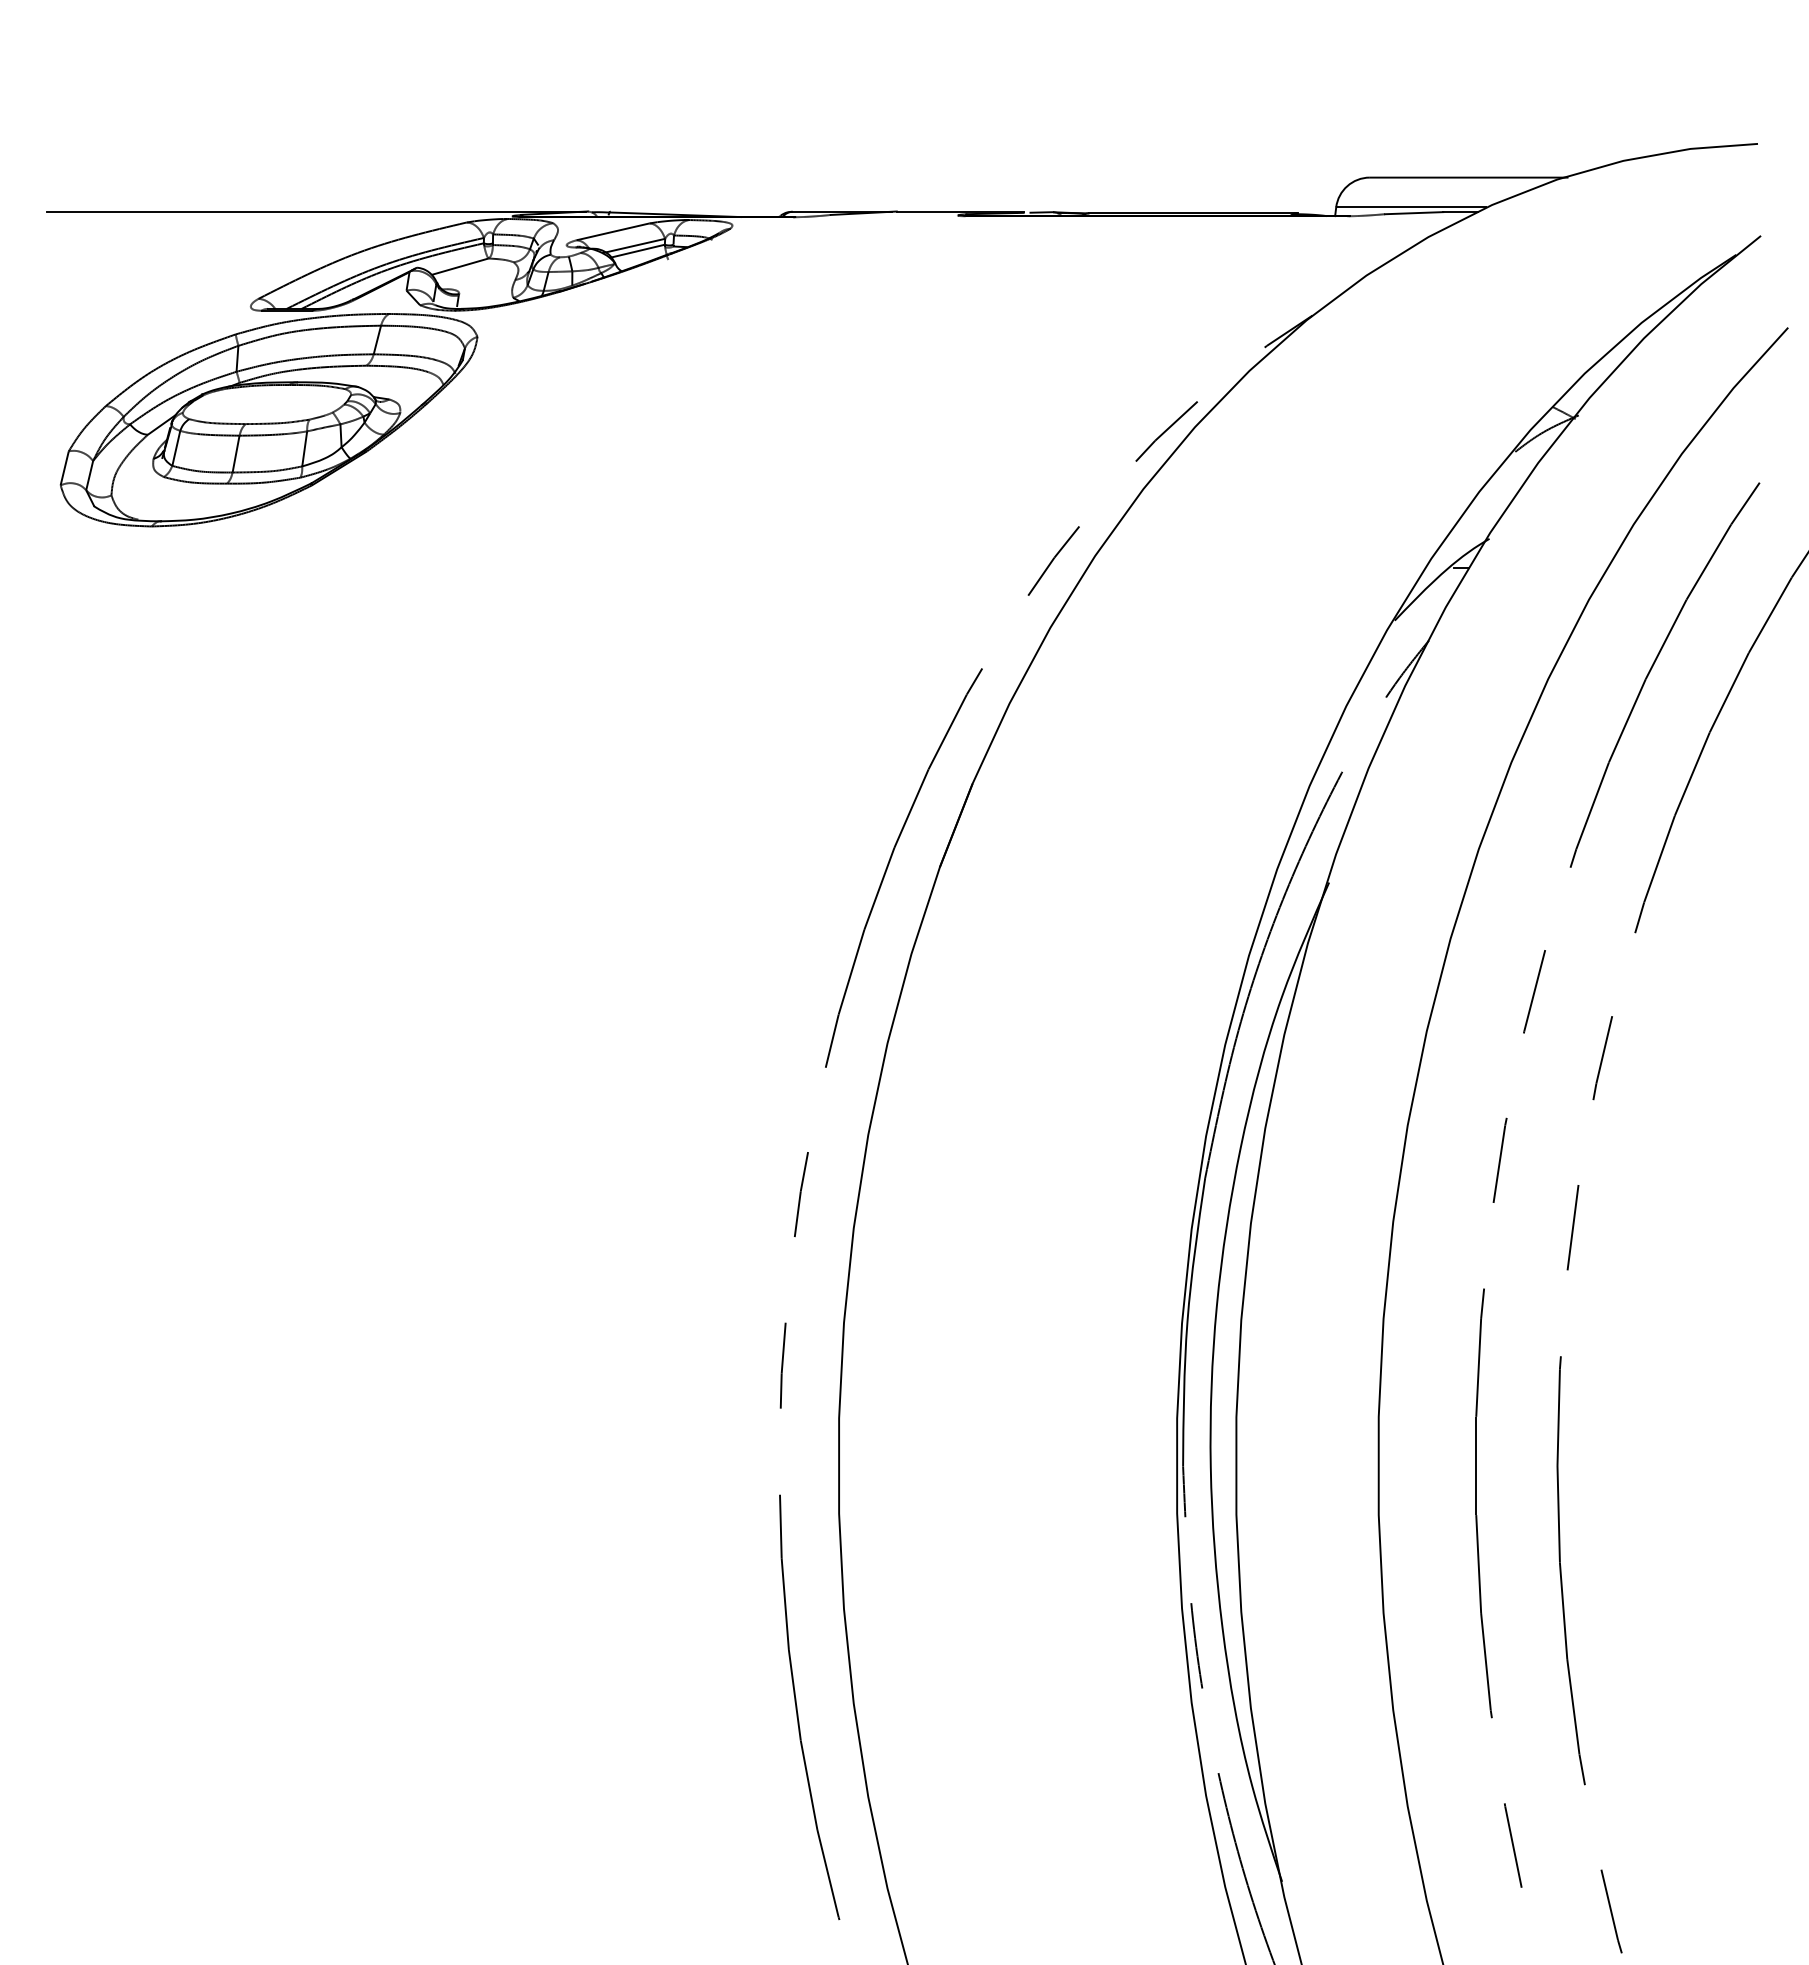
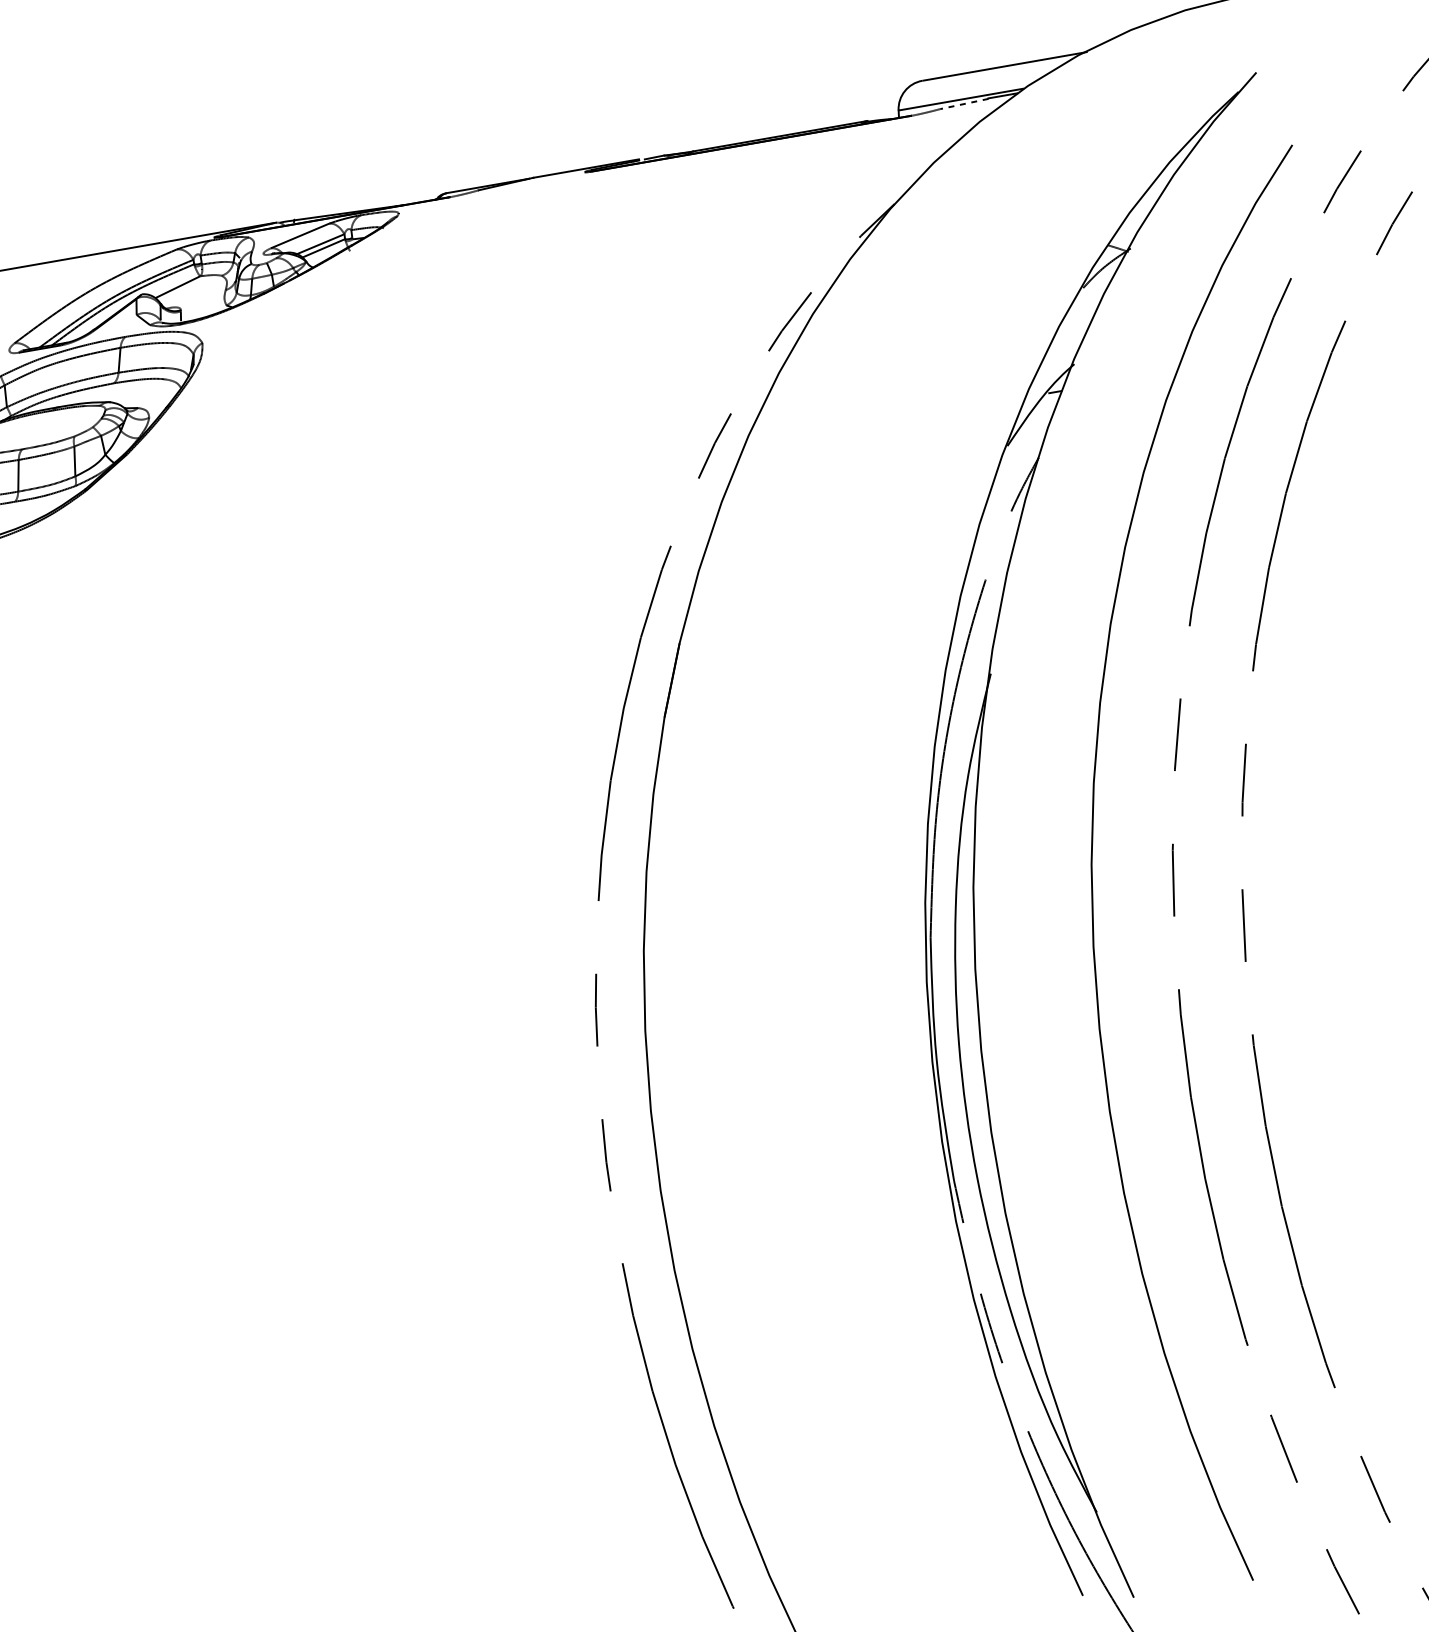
line: (1413, 213) -> (963, 104), solid -> dashed

